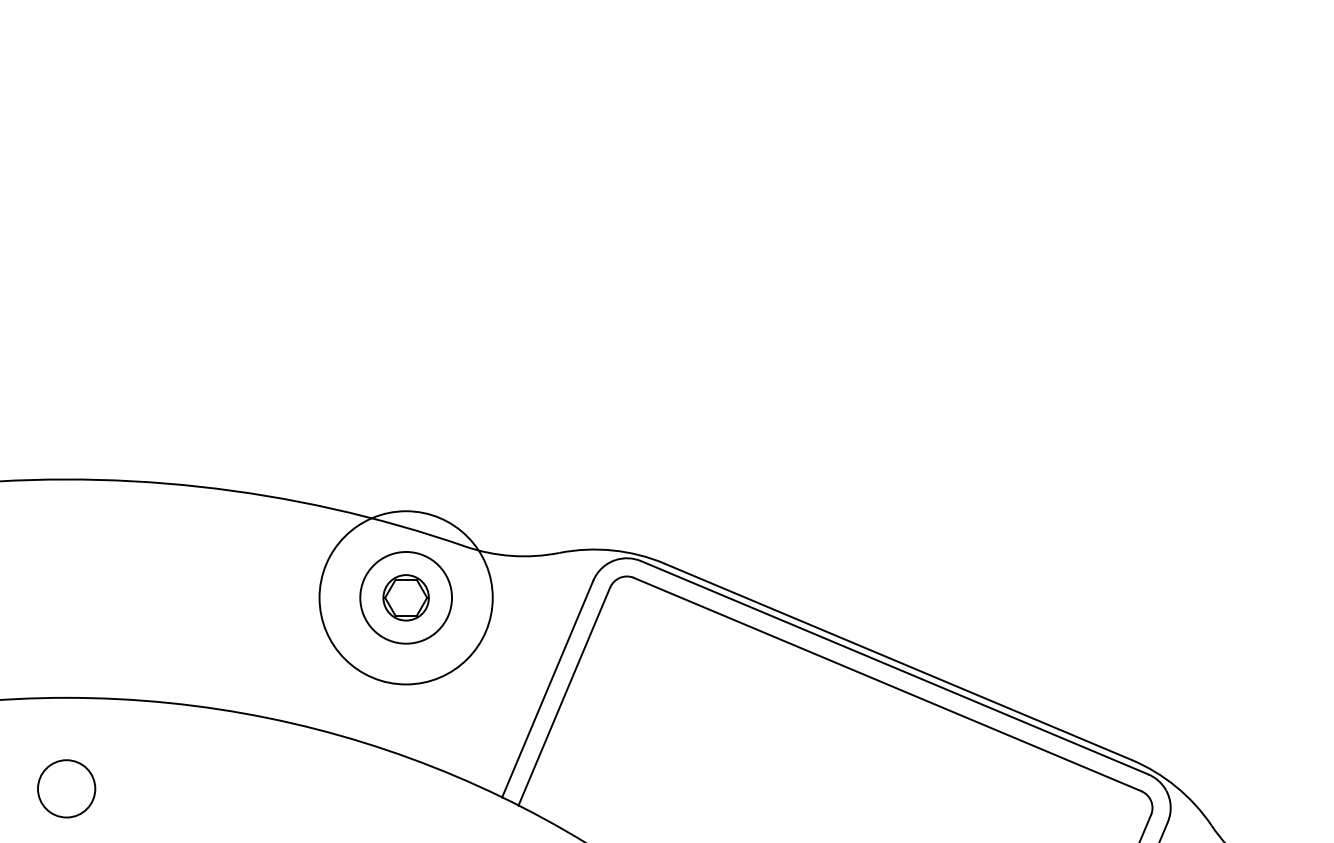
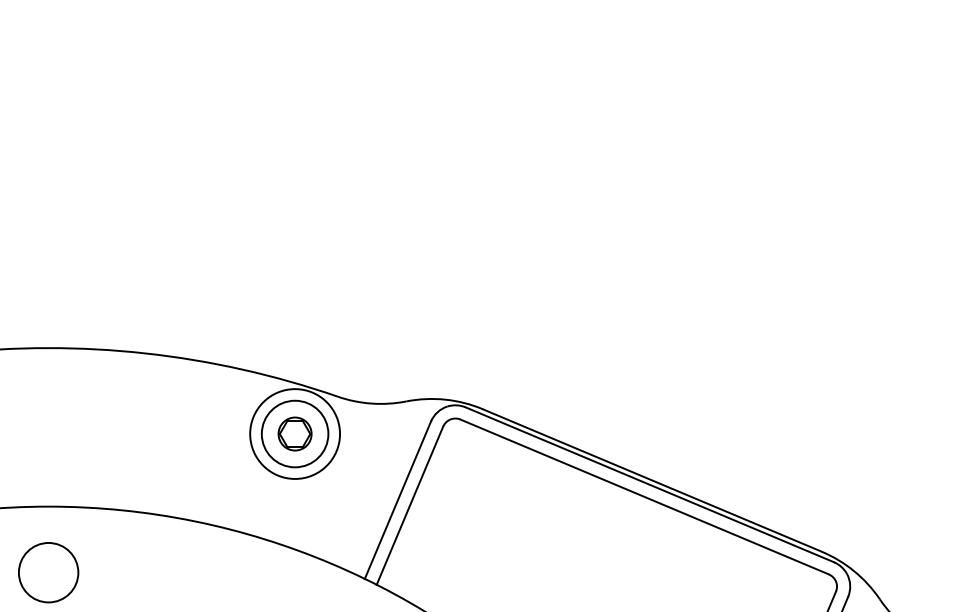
circle: (406, 597) -> (295, 433), size x0.71
circle: (66, 788) -> (48, 572), size x1.43

